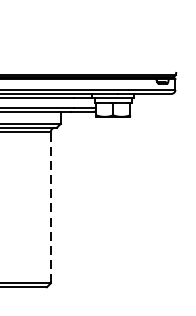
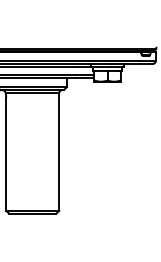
line: (51, 208) -> (59, 152), dashed -> solid

